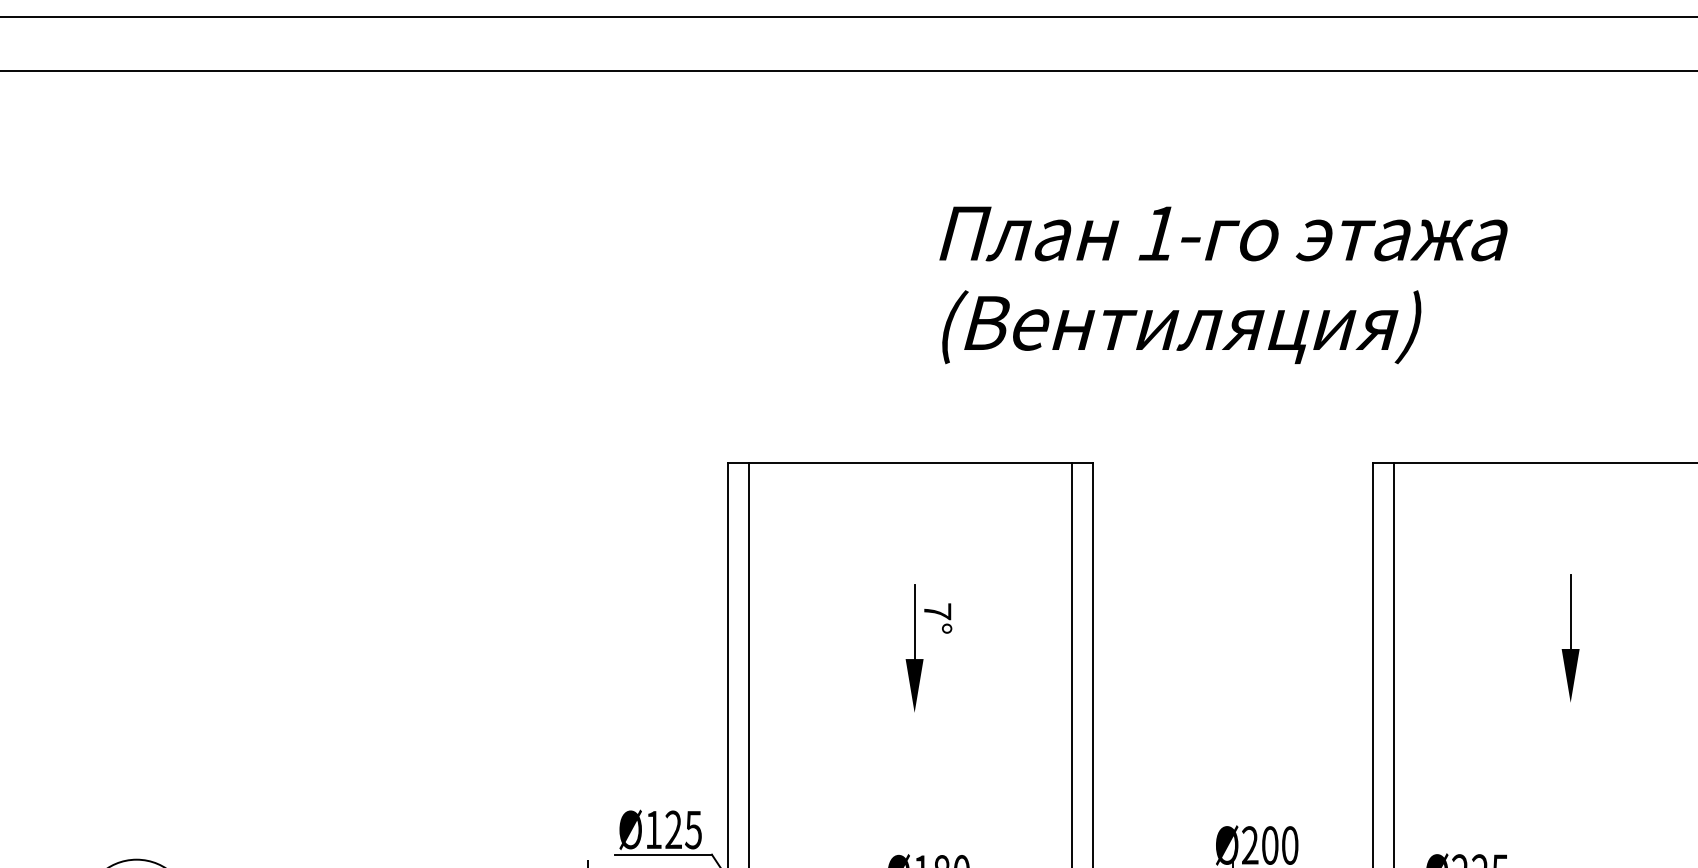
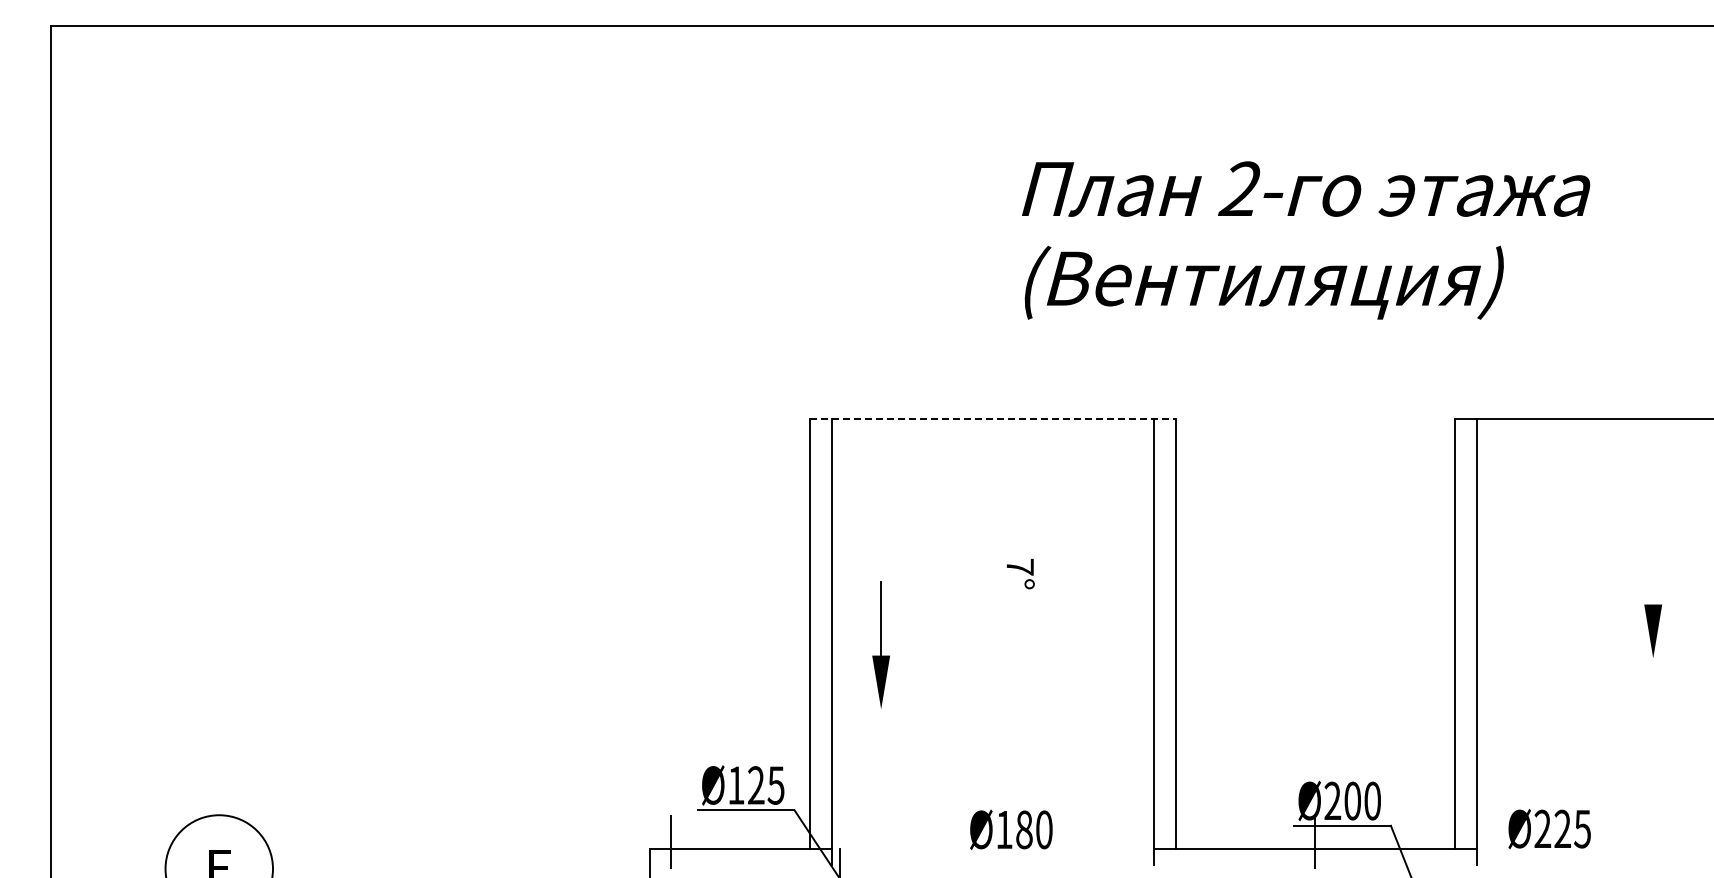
text: (1156, 232) -> (1239, 188), 1- -> 2-
line: (909, 462) -> (992, 418), solid -> dashed
line: (1570, 611) -> (1653, 567), removed
part: (913, 647) -> (880, 644), moved

